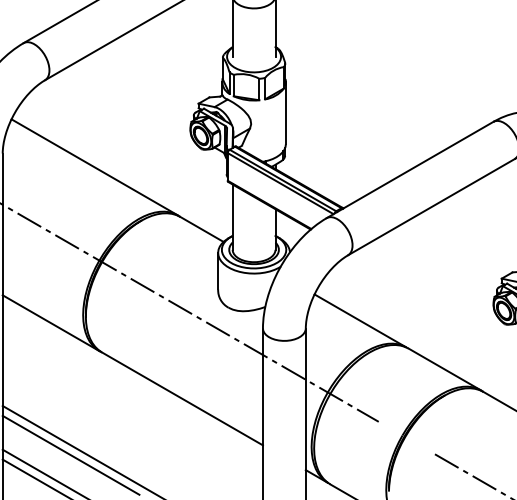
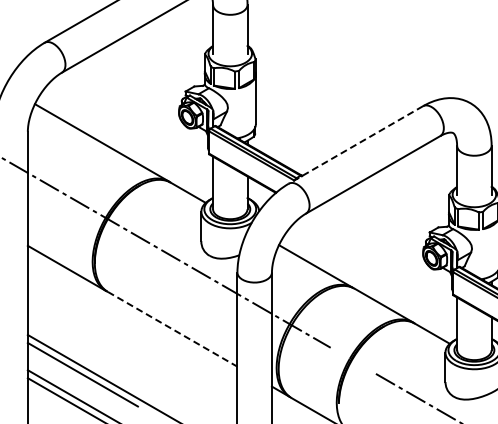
line: (409, 169) -> (355, 144), solid -> dashed
line: (182, 399) -> (172, 329), solid -> dashed

